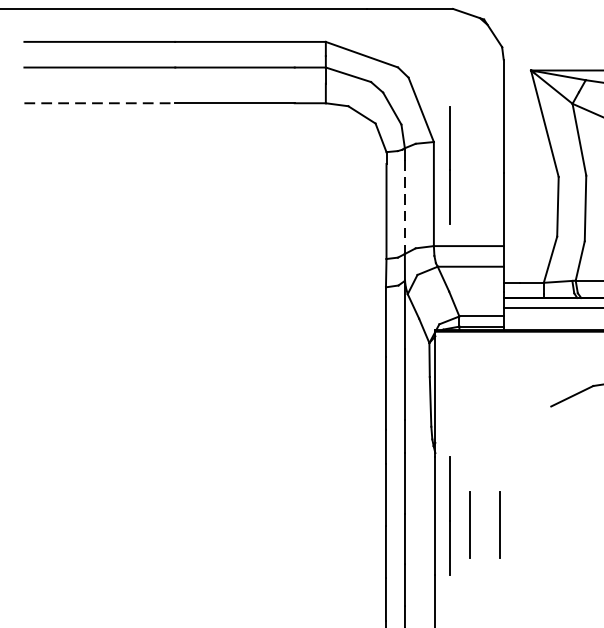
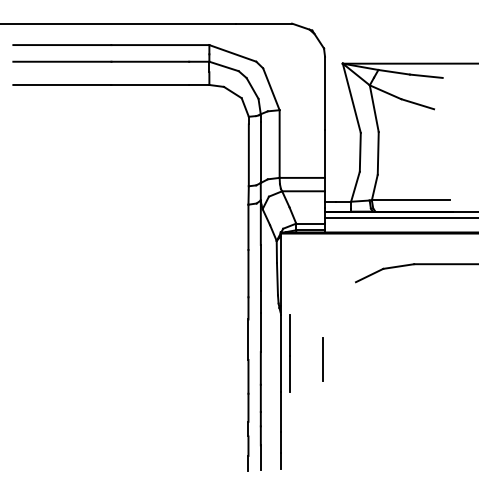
line: (99, 104) -> (62, 85), dashed -> solid
line: (449, 165) -> (289, 125), removed
line: (404, 207) -> (260, 152), dashed -> solid
line: (469, 525) -> (302, 359), removed

